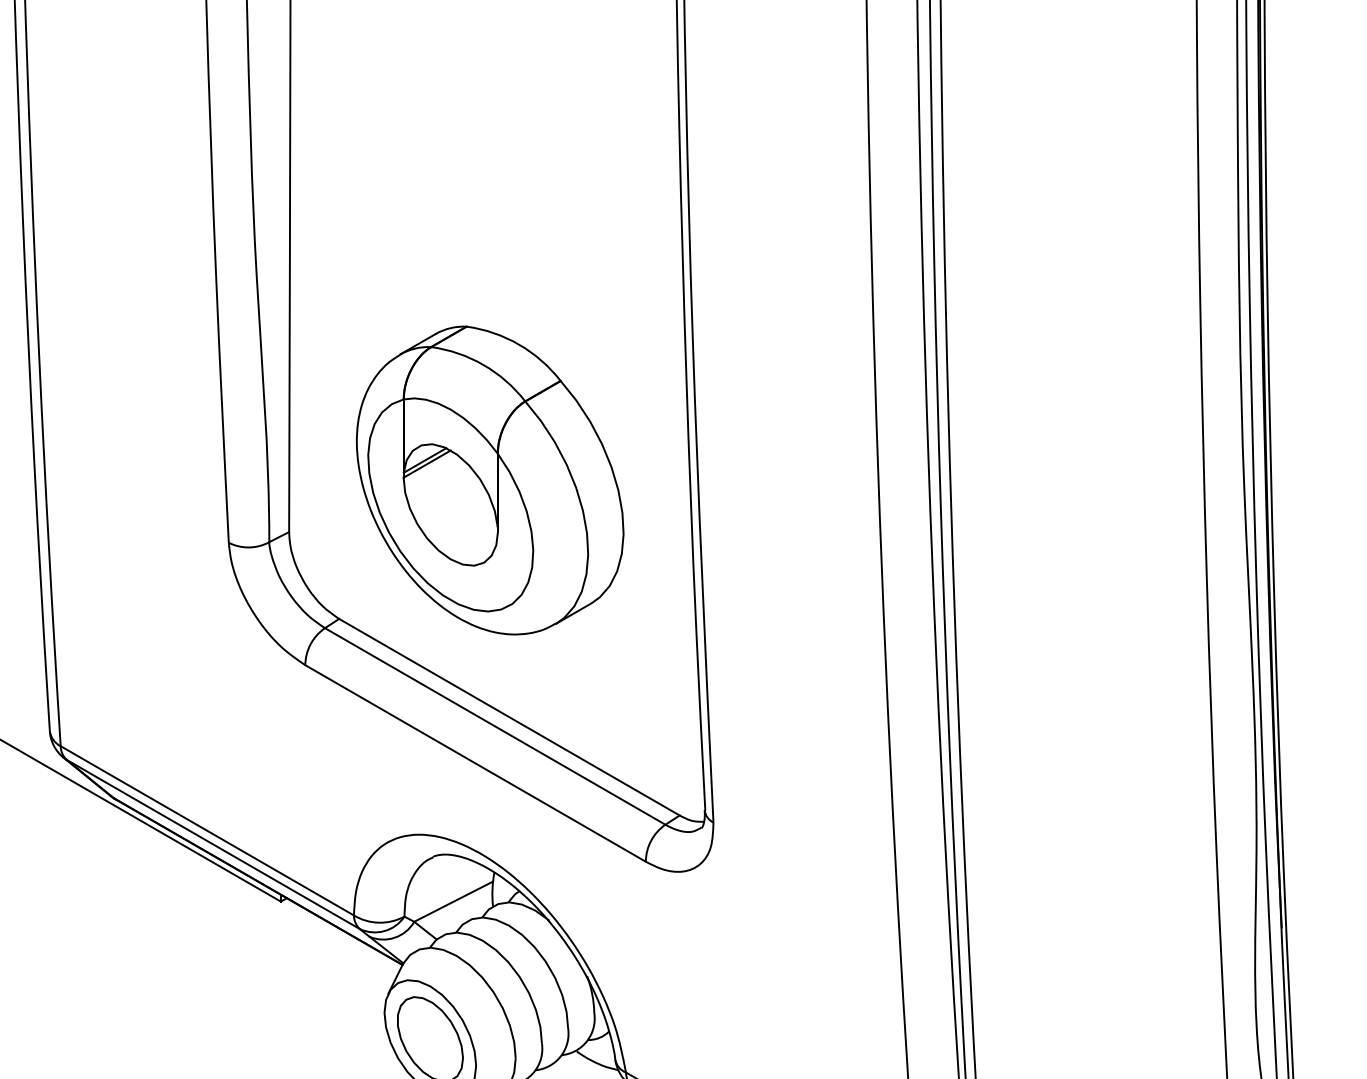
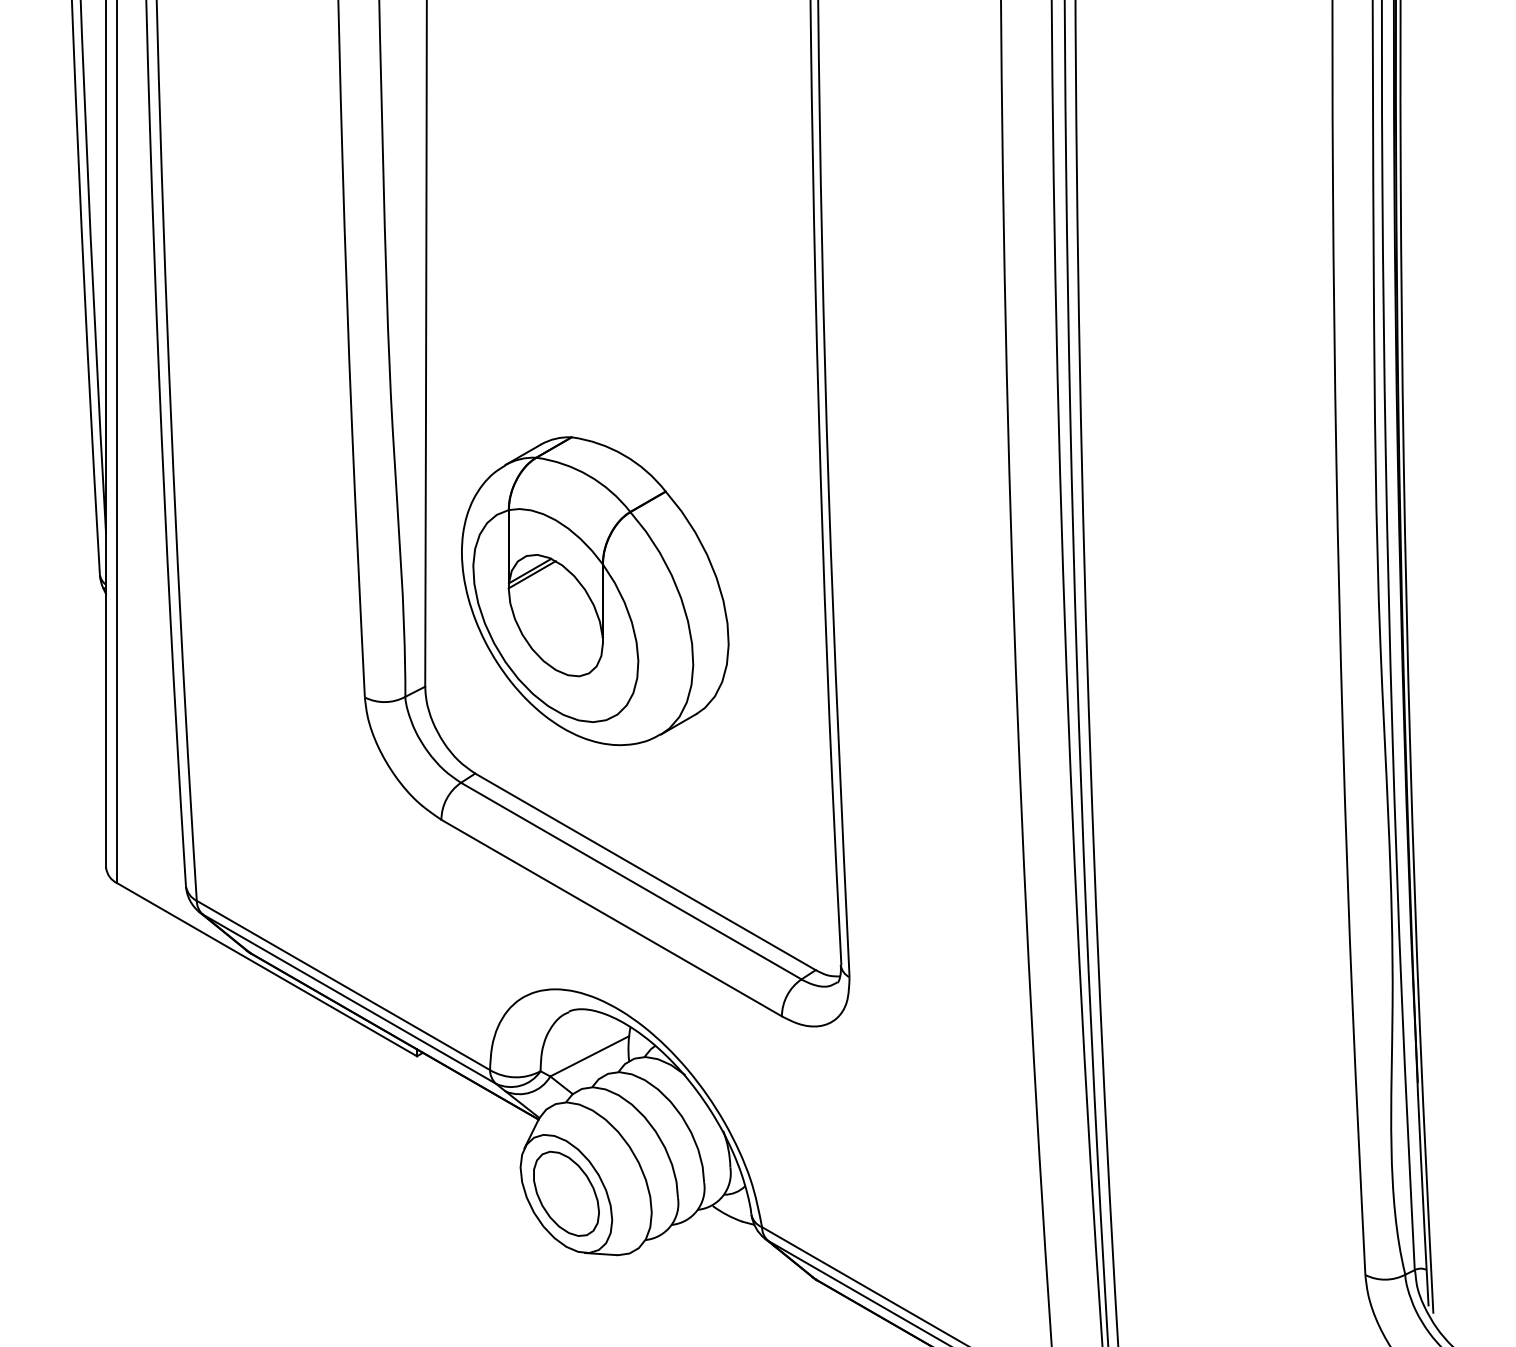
part: (490, 480) -> (595, 591), moved

